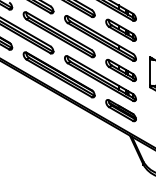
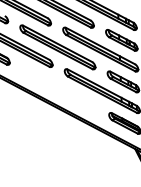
part: (58, 74) -> (58, 88), removed

